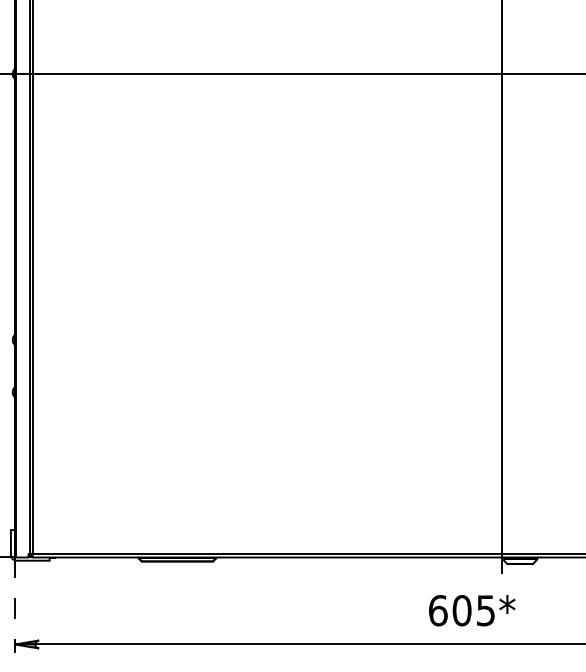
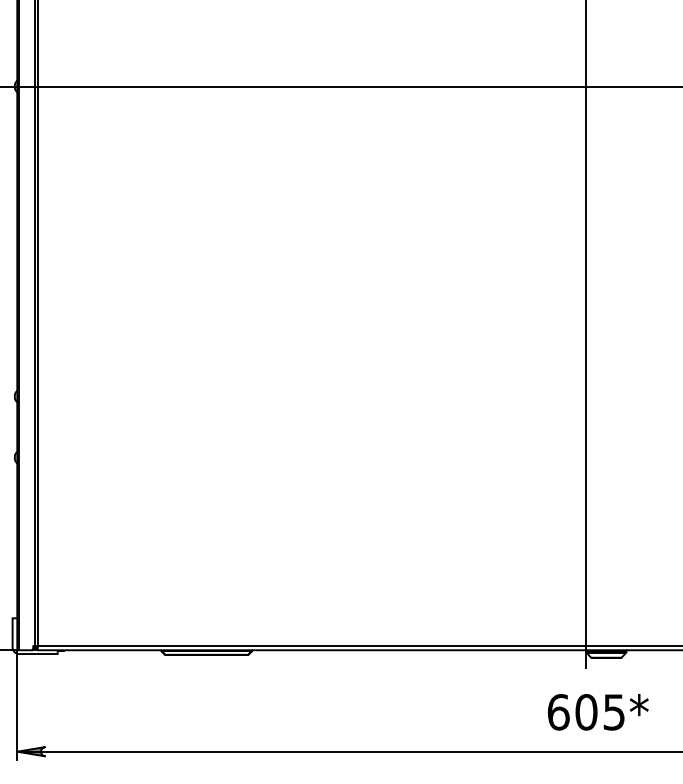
line: (14, 605) -> (16, 706), dashed -> solid
text: (472, 610) -> (598, 712), moved

